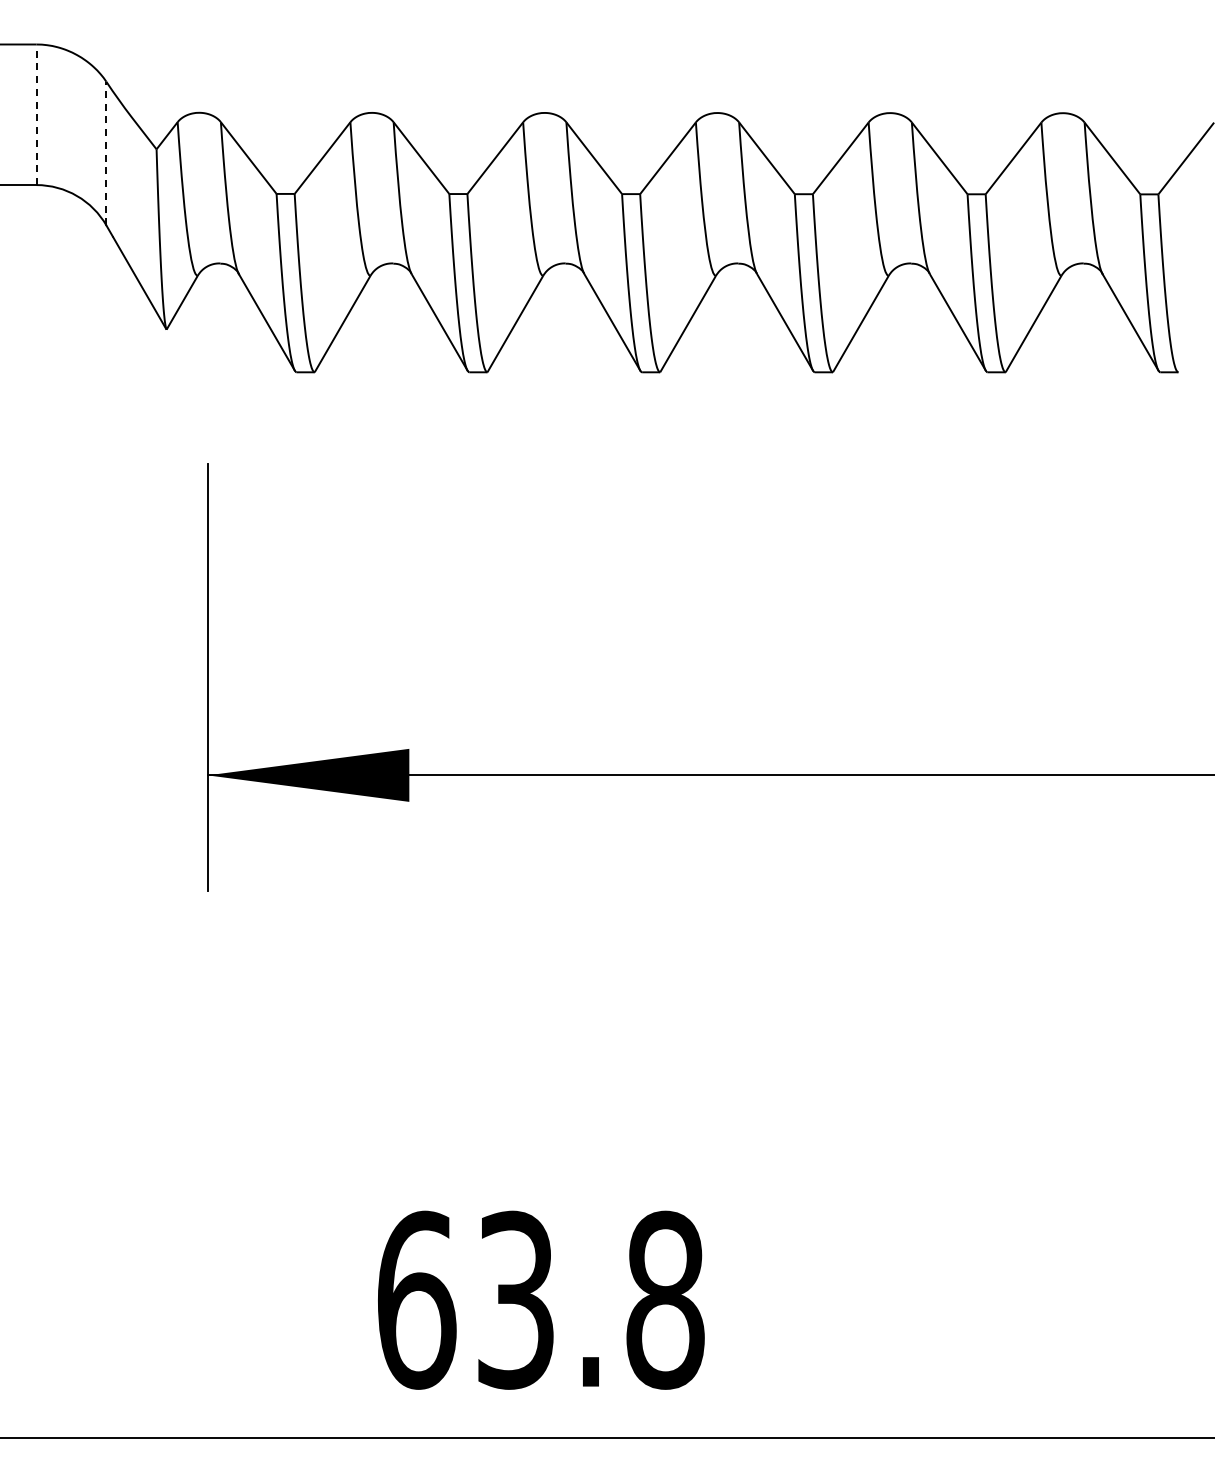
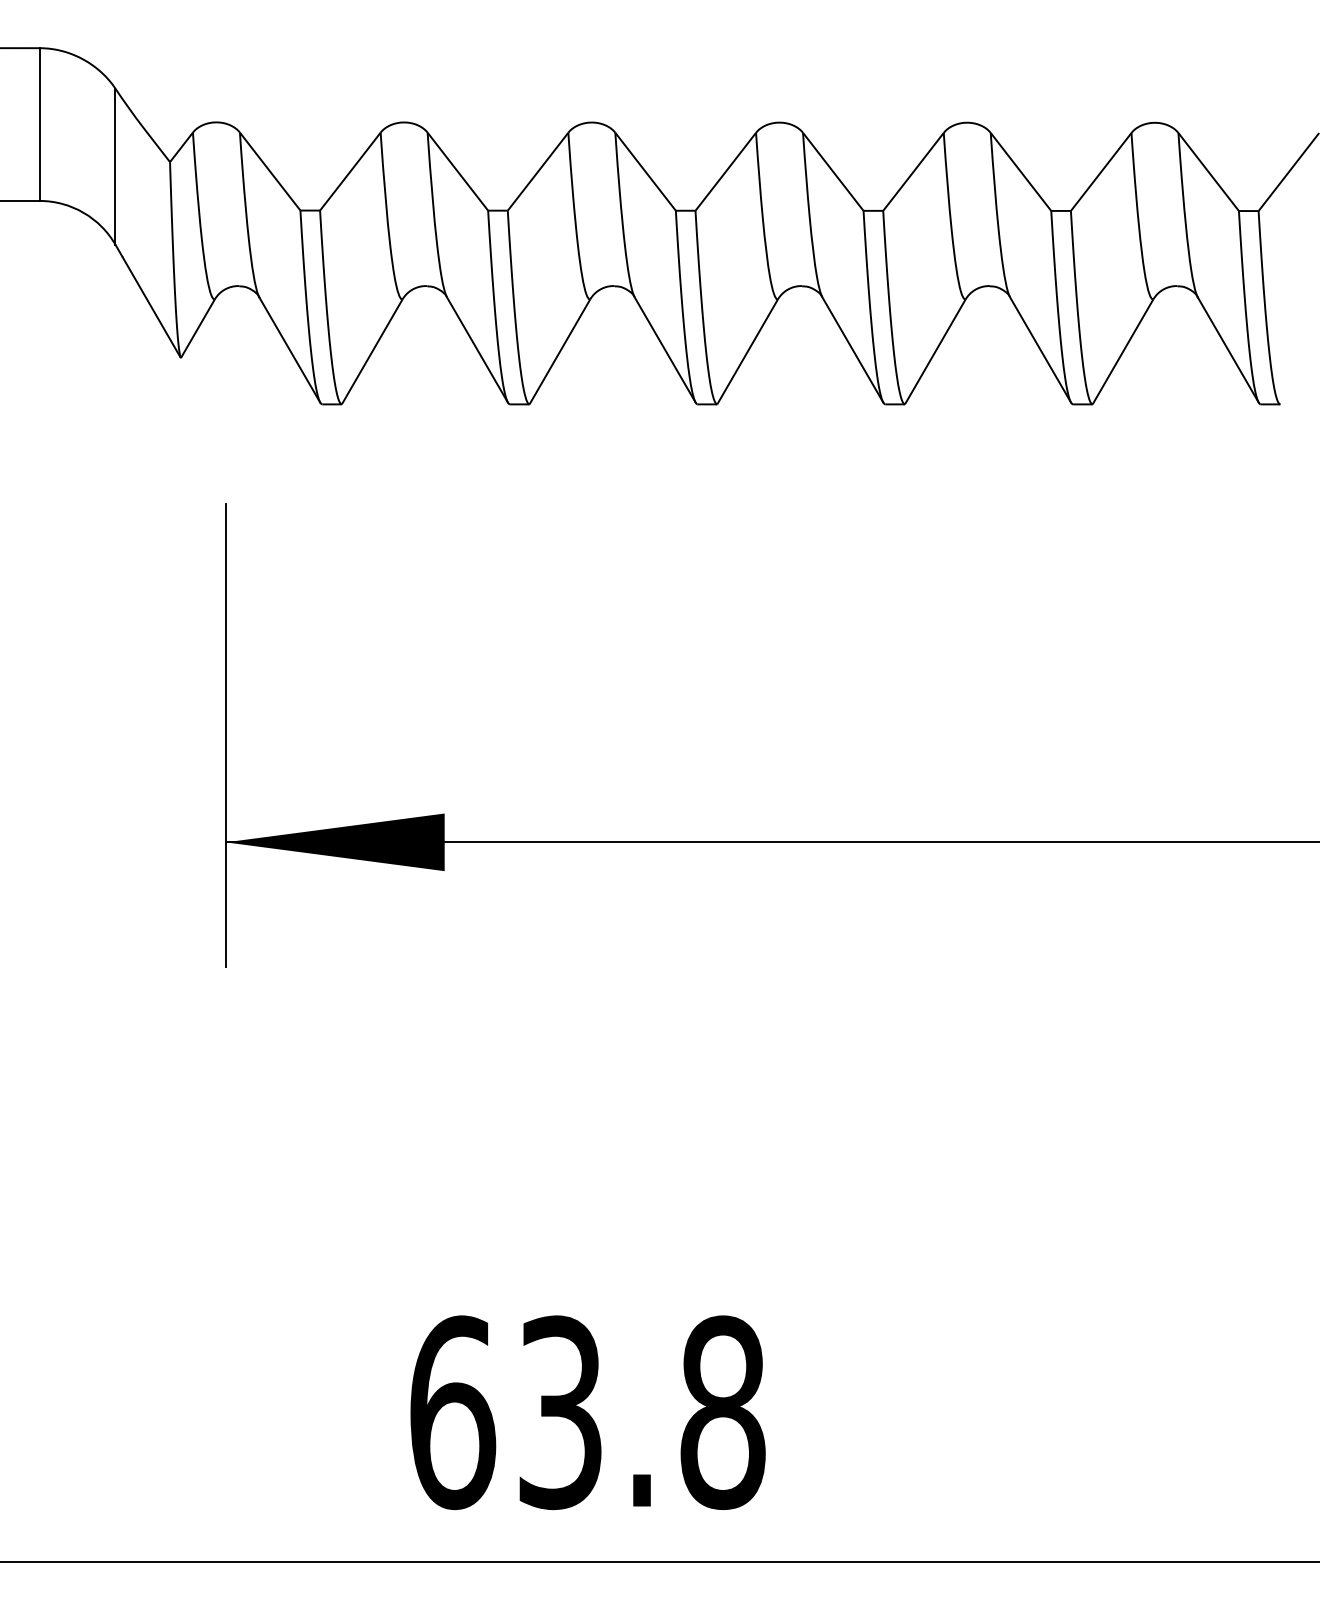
line: (36, 114) -> (39, 124), dashed -> solid
line: (106, 153) -> (115, 166), dashed -> solid

